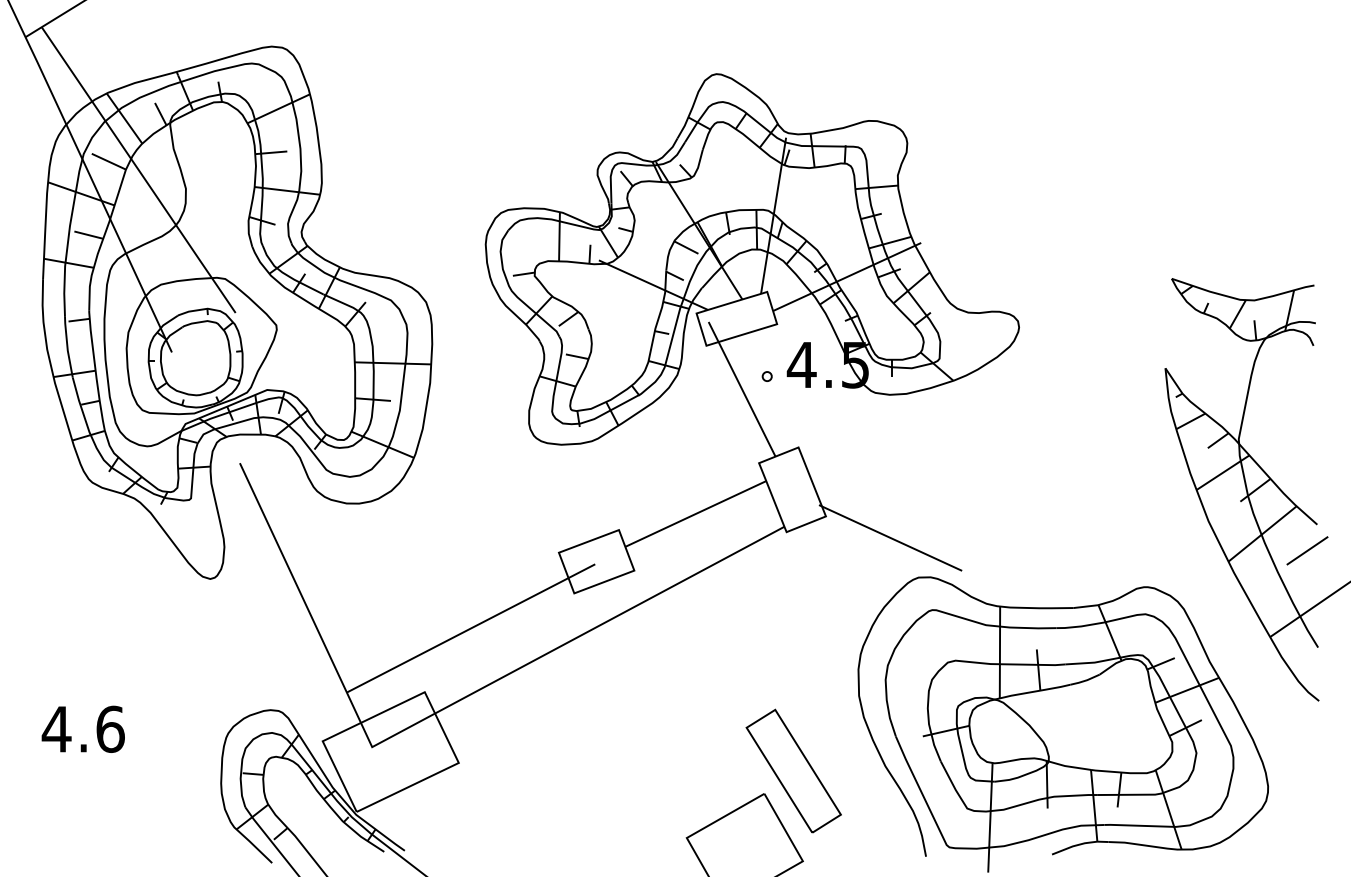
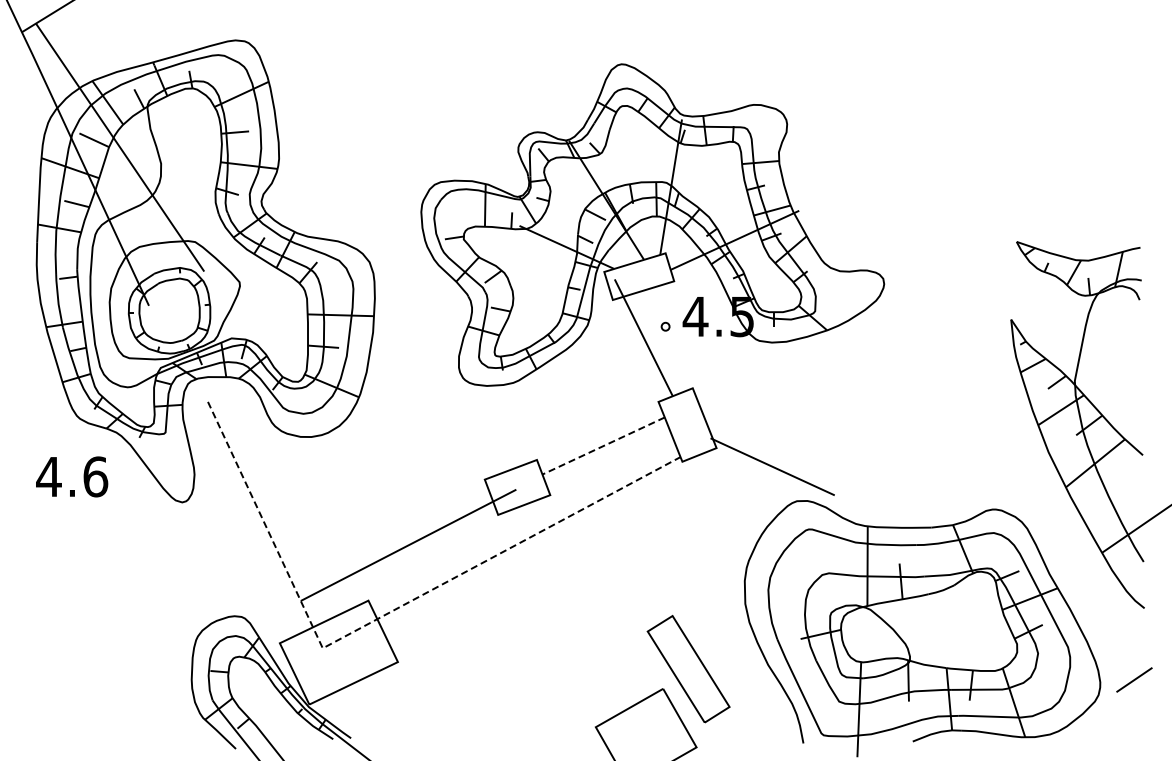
line: (695, 514) -> (603, 446), solid -> dashed
line: (1307, 550) -> (1134, 679), moved
line: (438, 711) -> (380, 617), solid -> dashed
text: (83, 728) -> (72, 476), moved

